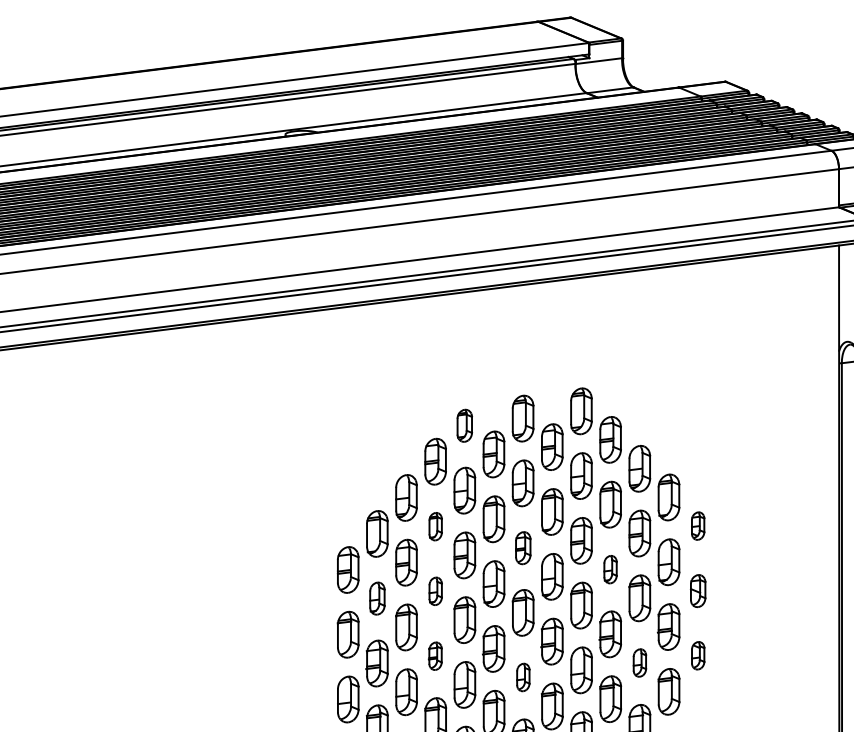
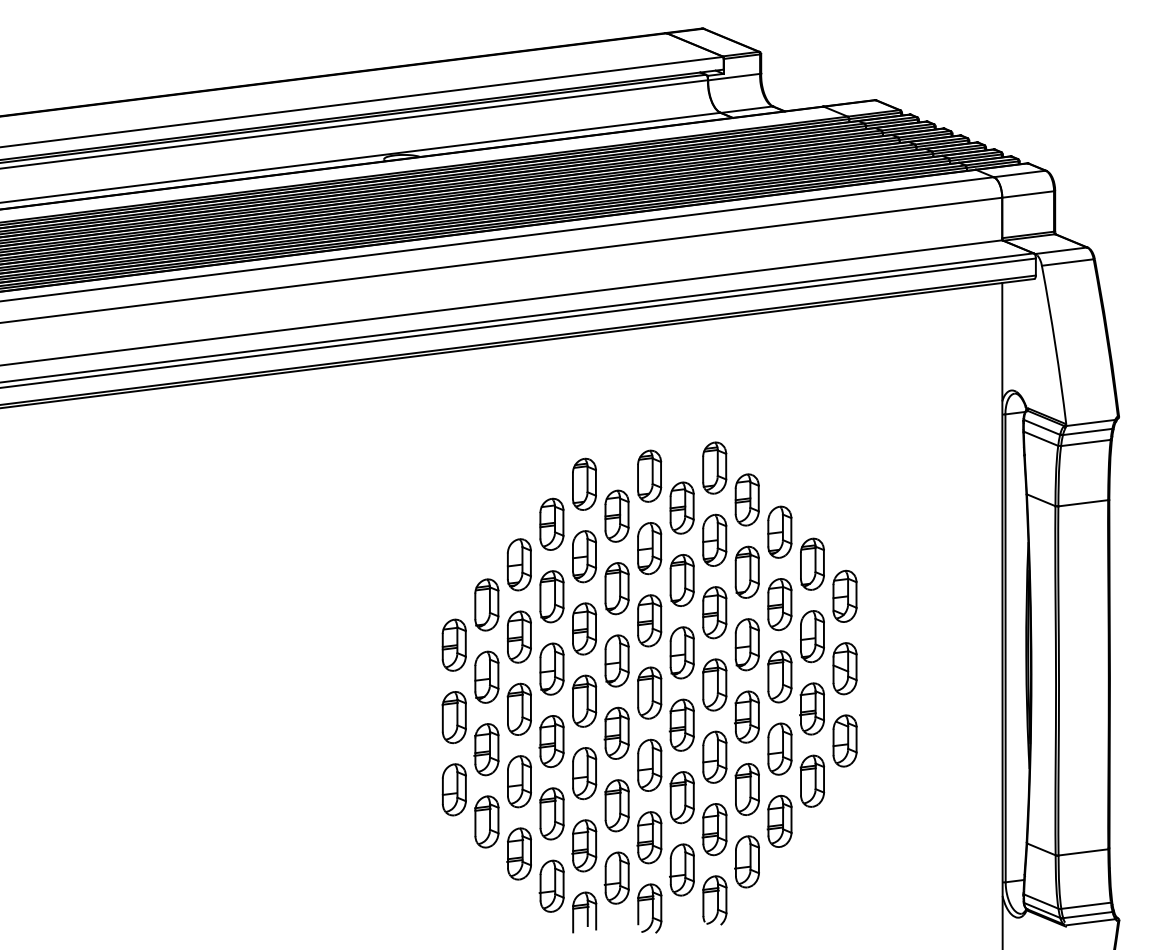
part: (464, 425) -> (584, 483), size x1.43
part: (697, 525) -> (844, 595), size x1.67
part: (435, 526) -> (551, 596), size x1.67
part: (523, 547) -> (649, 620), size x1.43
part: (609, 569) -> (746, 644), size x1.67
part: (435, 590) -> (551, 668), size x1.67
part: (697, 590) -> (844, 668), size x1.43
part: (377, 597) -> (486, 676), size x1.43
part: (697, 655) -> (844, 740), size x1.67
part: (435, 656) -> (551, 741), size x1.67
part: (639, 662) -> (779, 748), size x1.67
part: (523, 676) -> (649, 764), size x1.67

